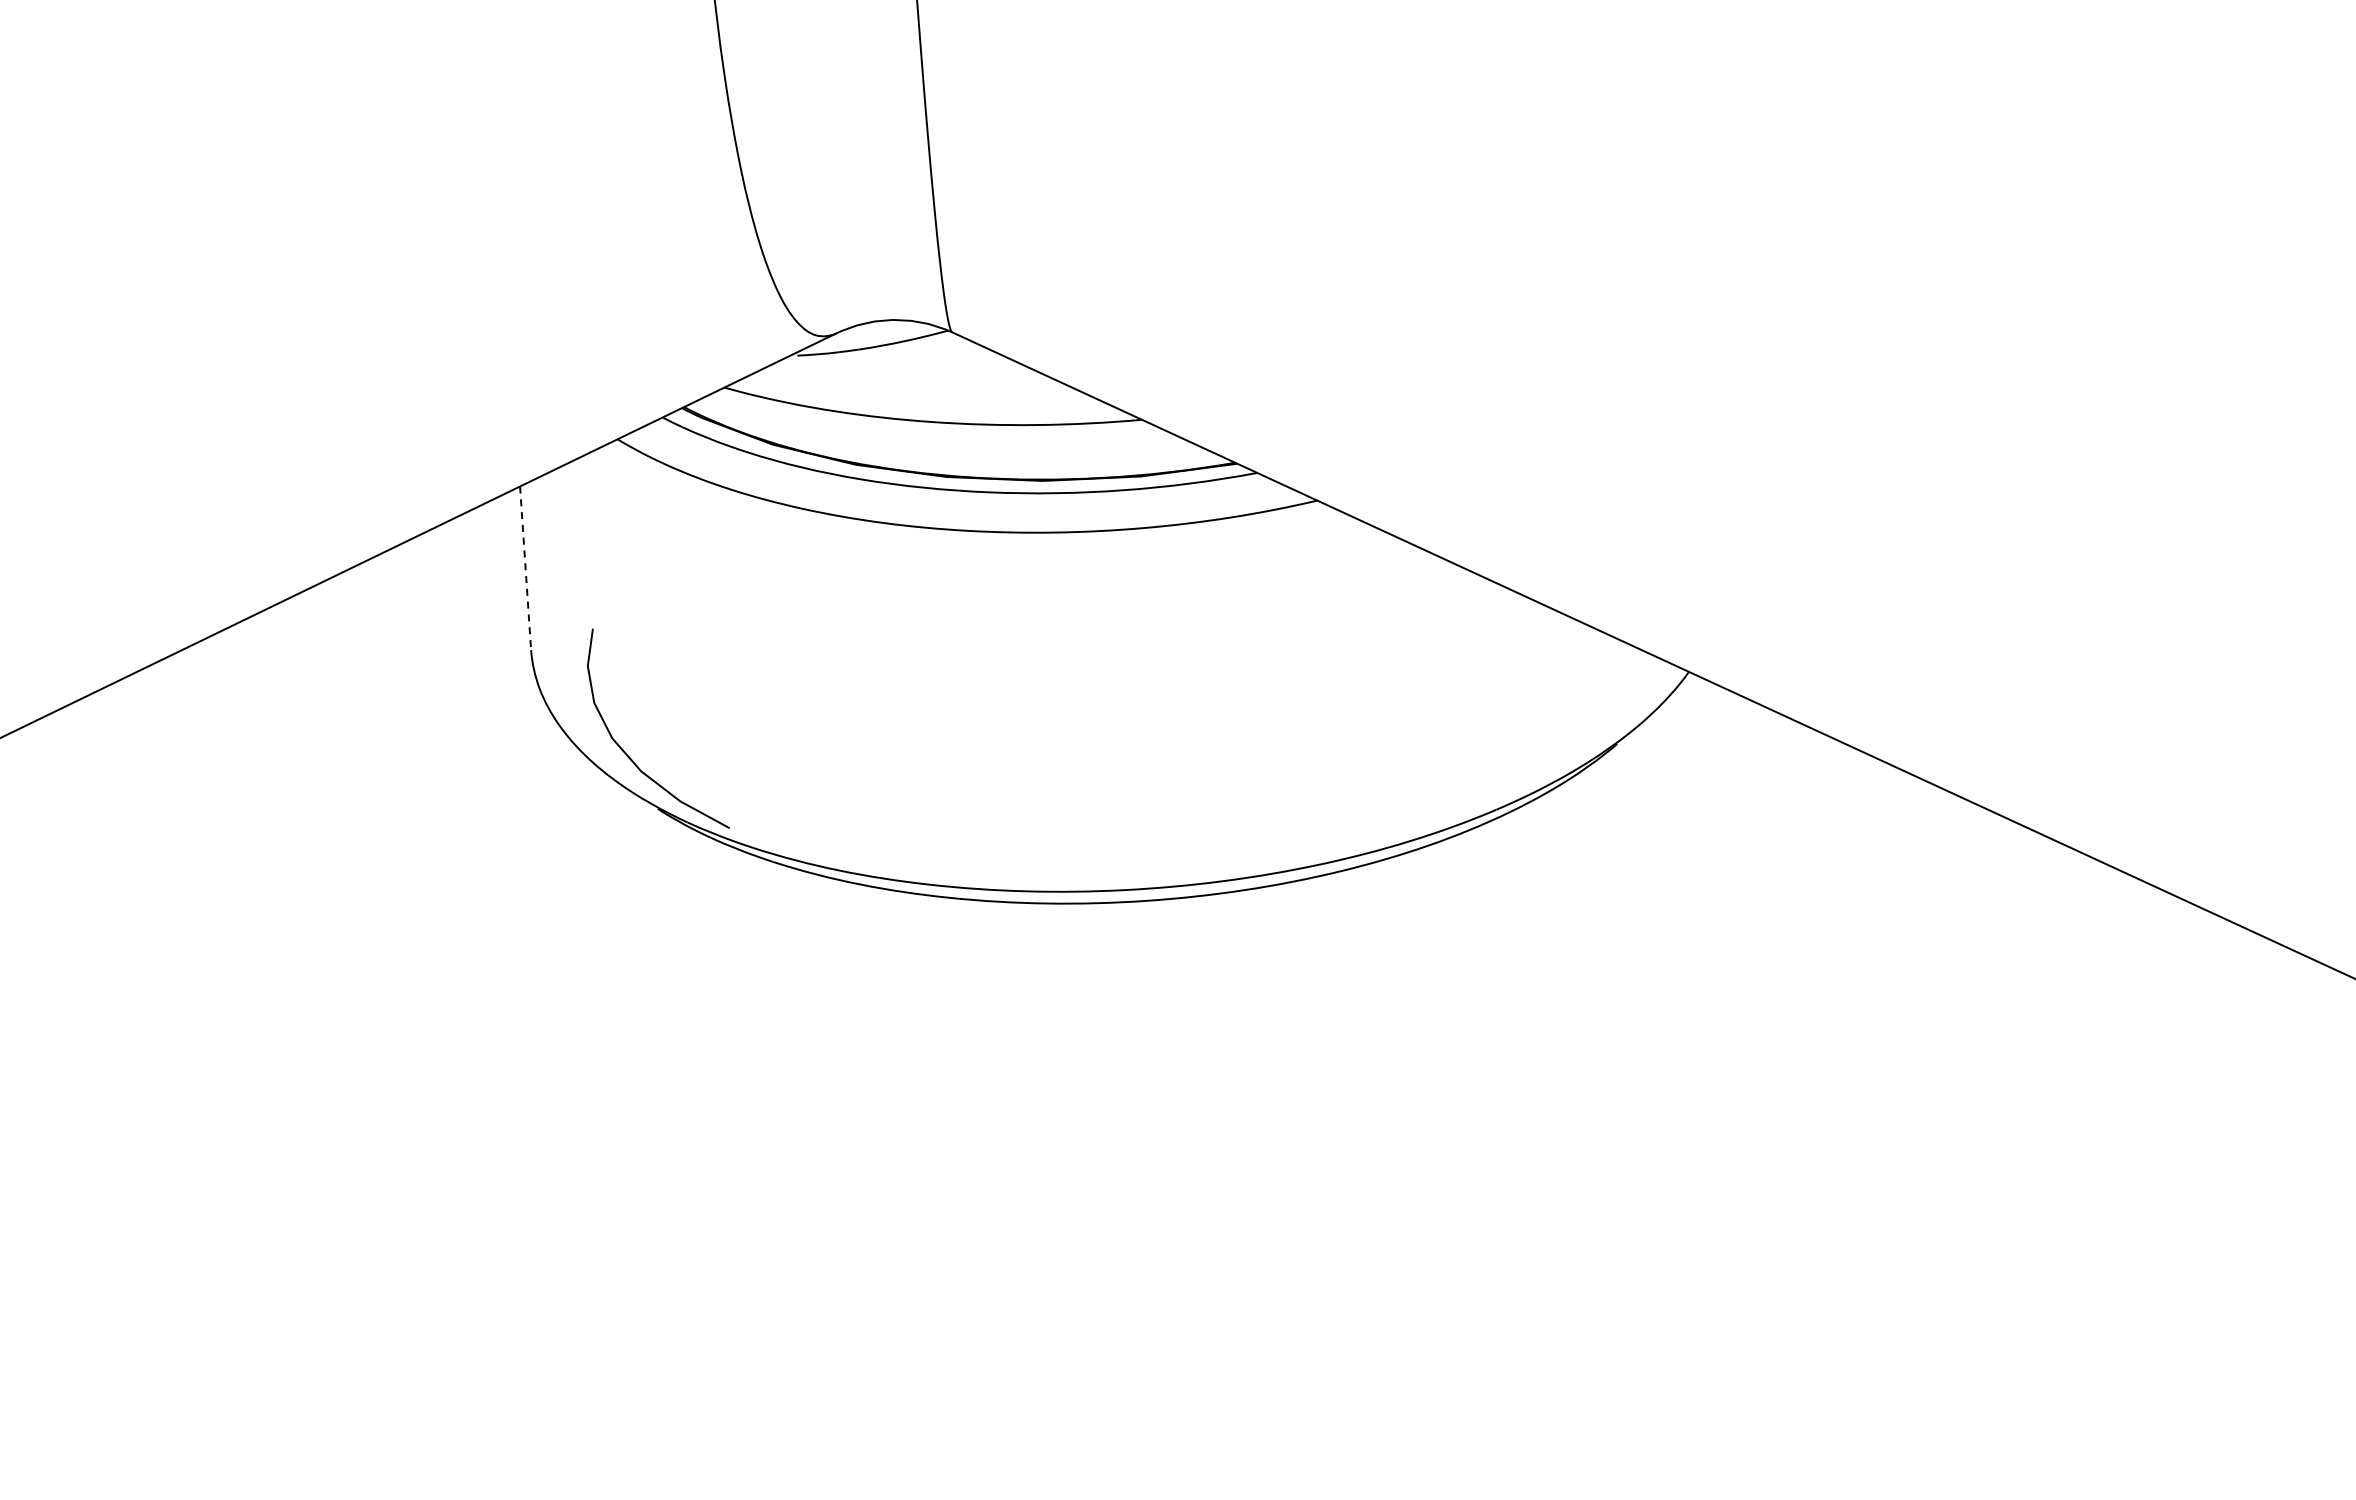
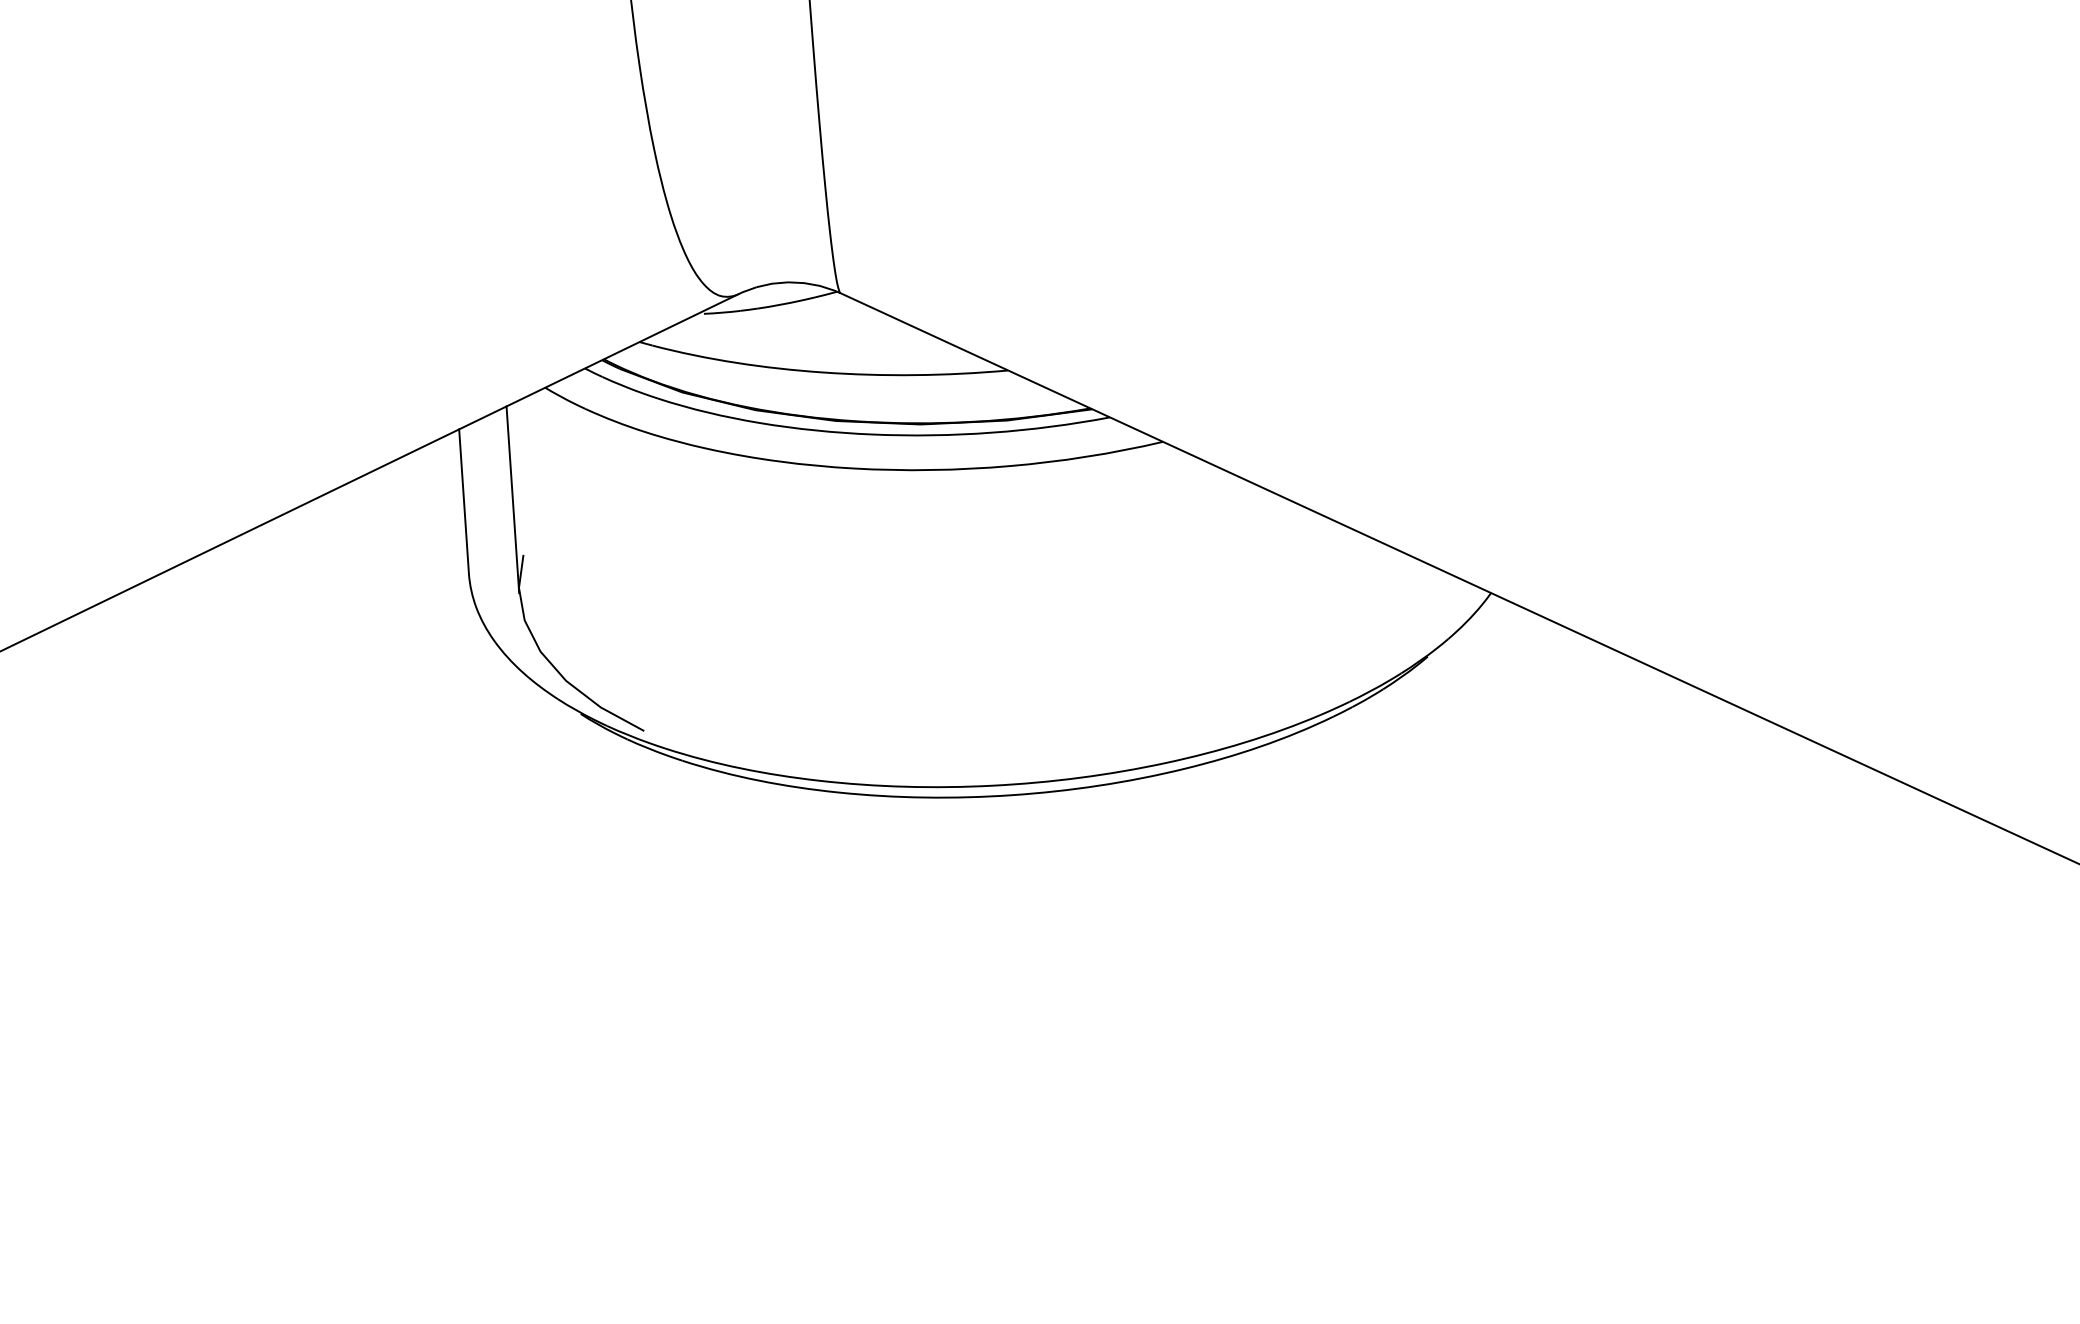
line: (580, 566) -> (512, 500), added
line: (525, 568) -> (463, 501), dashed -> solid

